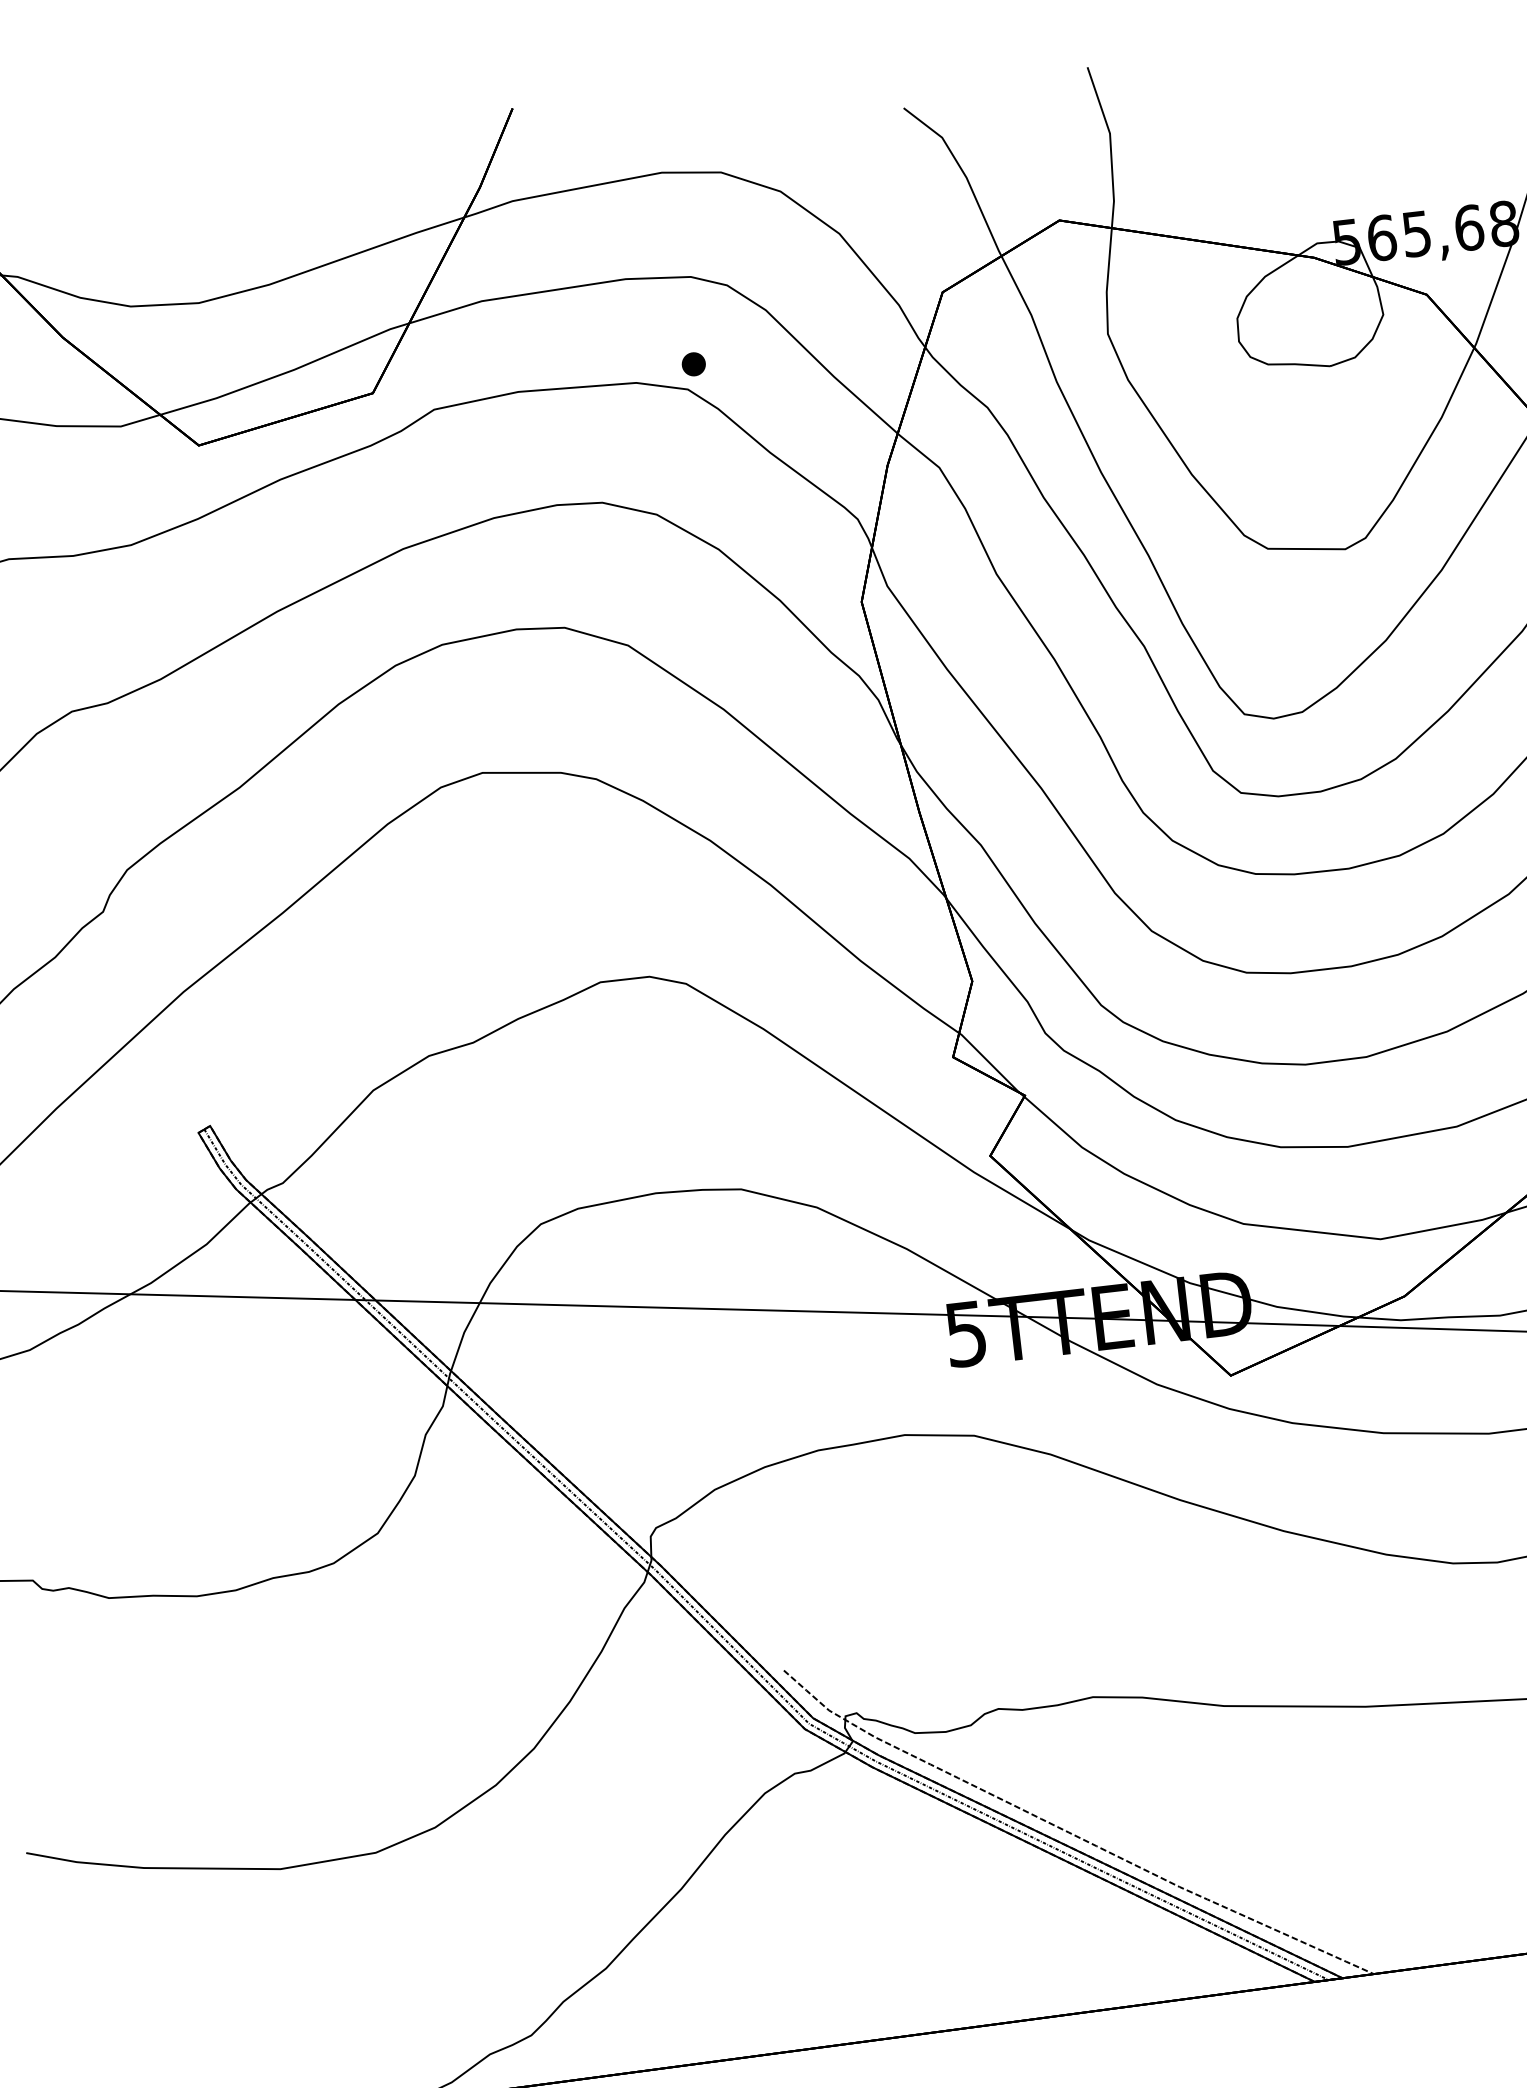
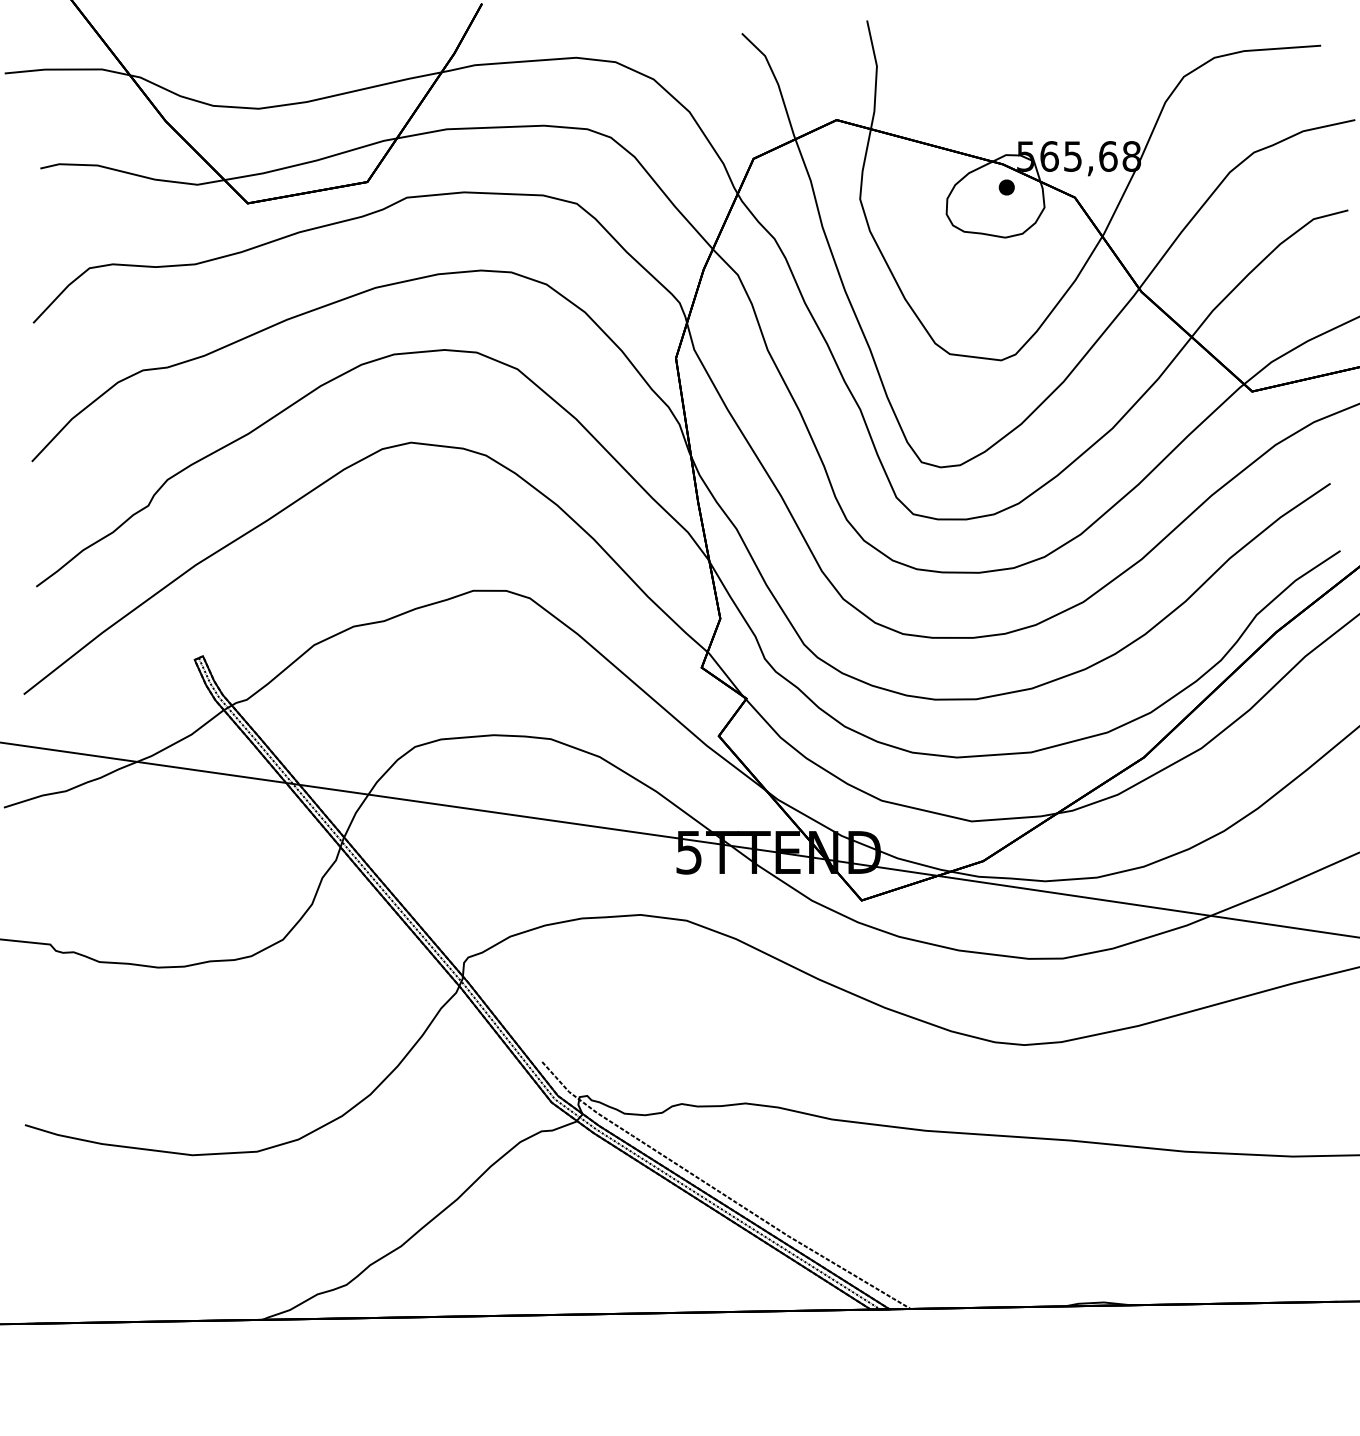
part: (693, 364) -> (1006, 187), moved

